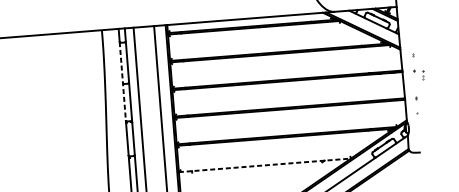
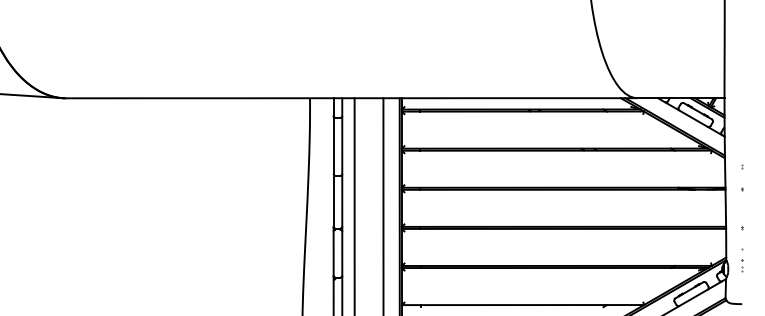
part: (423, 75) -> (742, 265), moved
line: (122, 81) -> (333, 171), dashed -> solid
line: (265, 165) -> (523, 305), dashed -> solid

